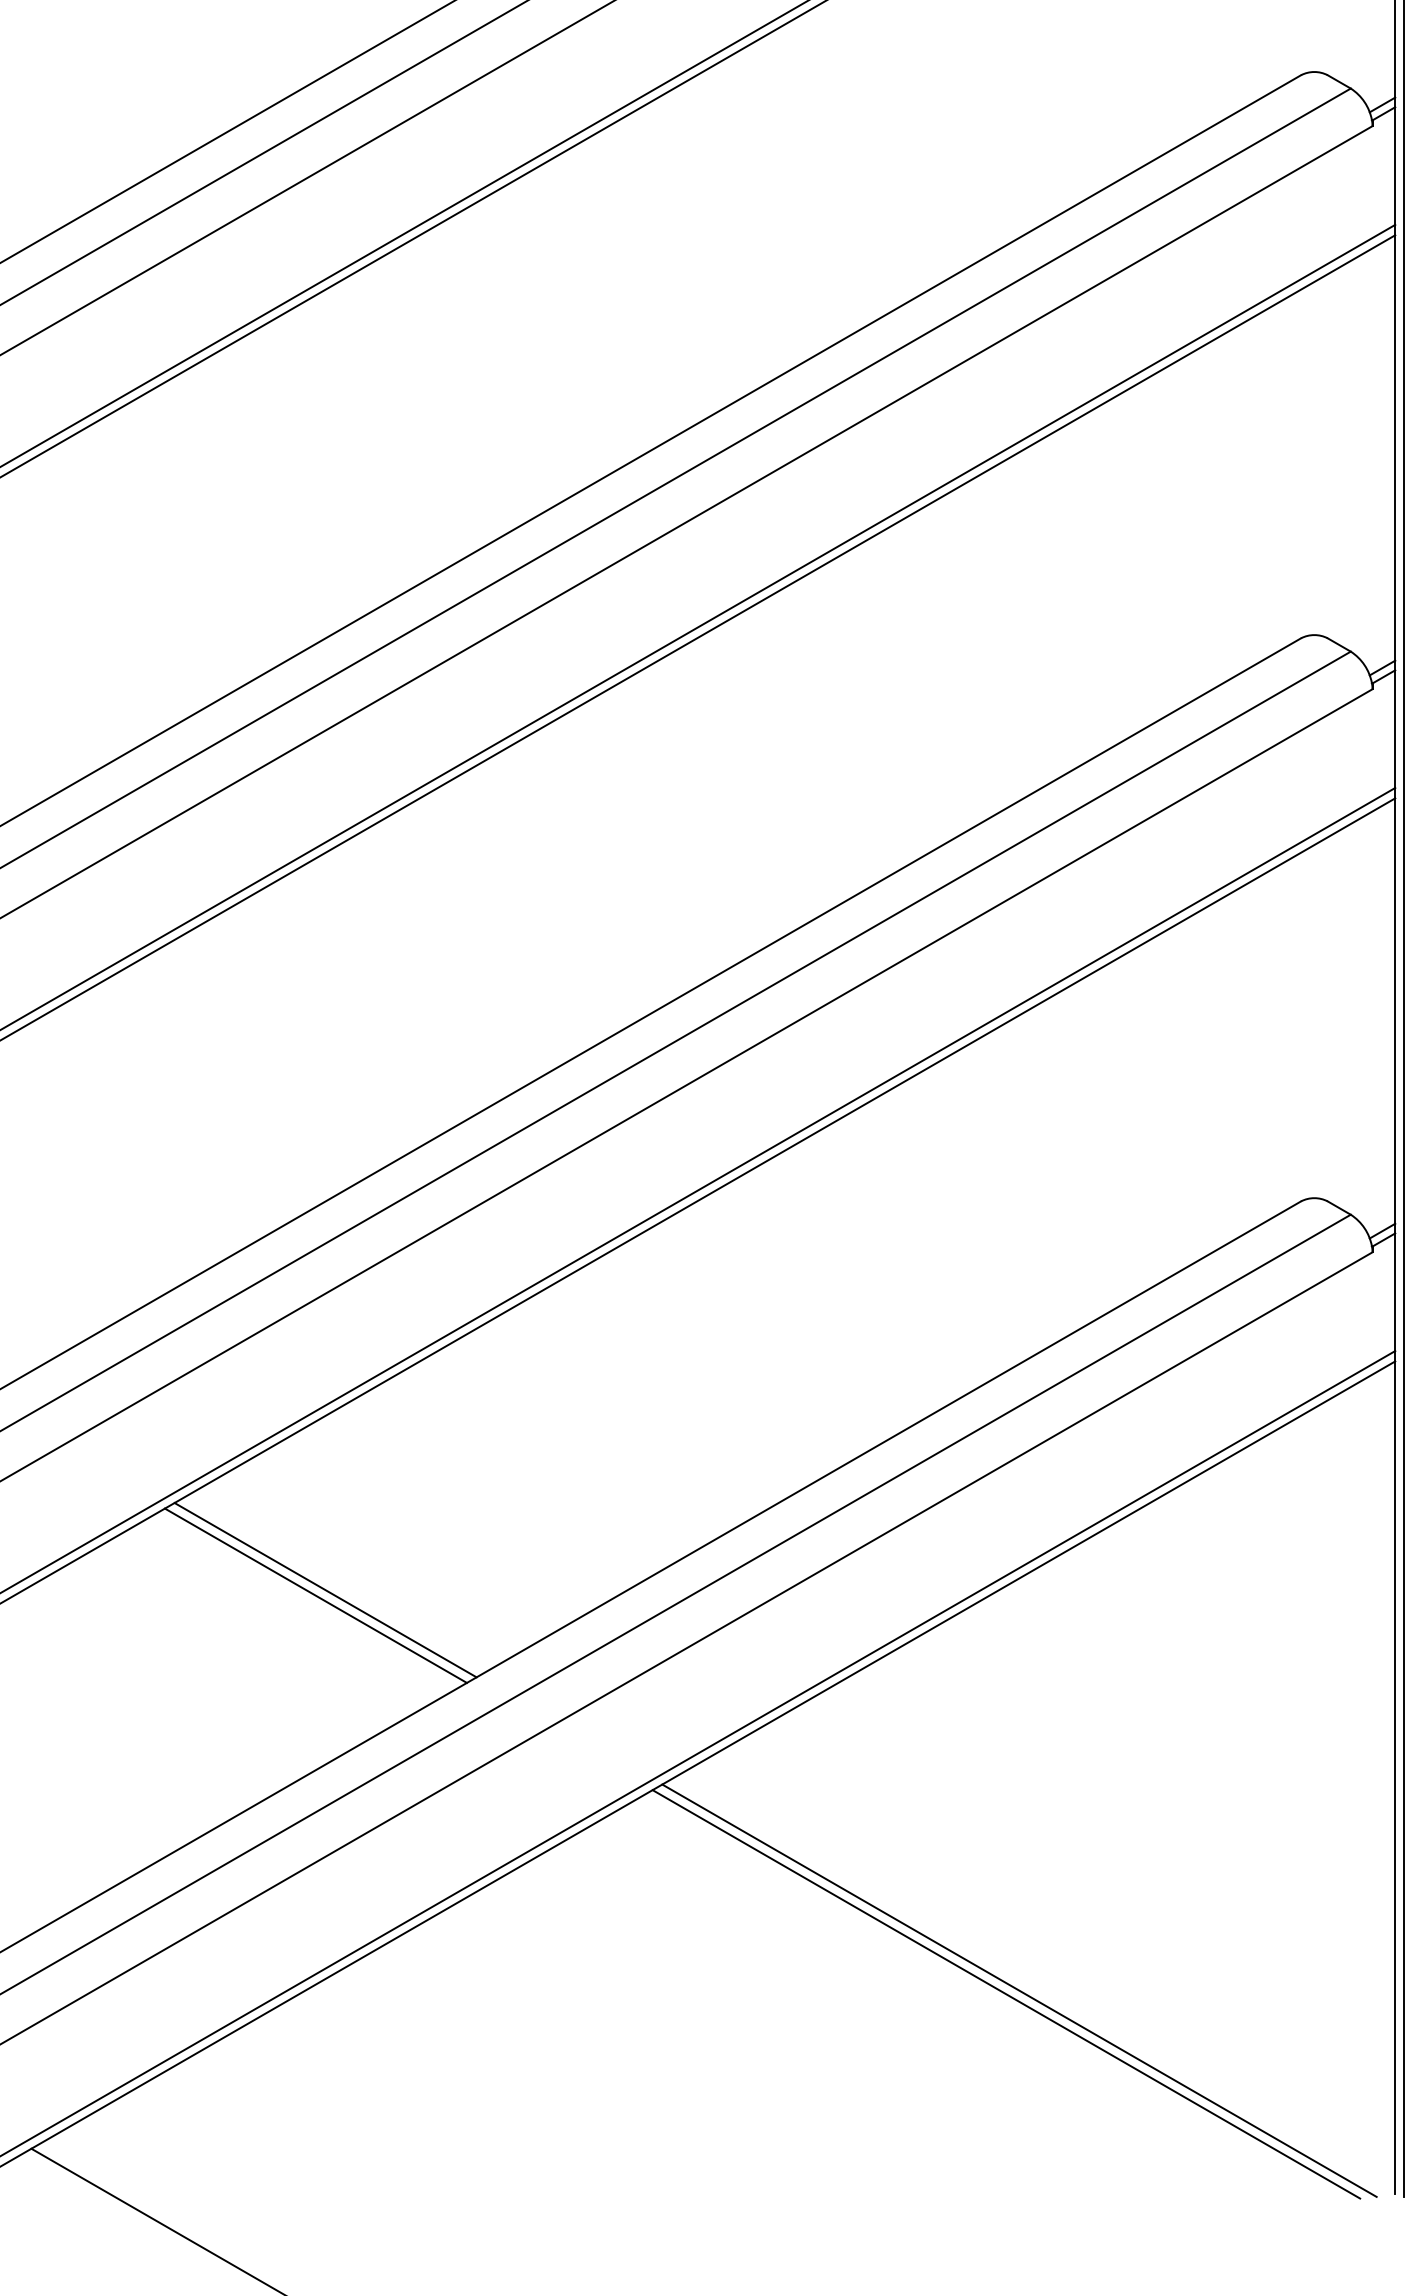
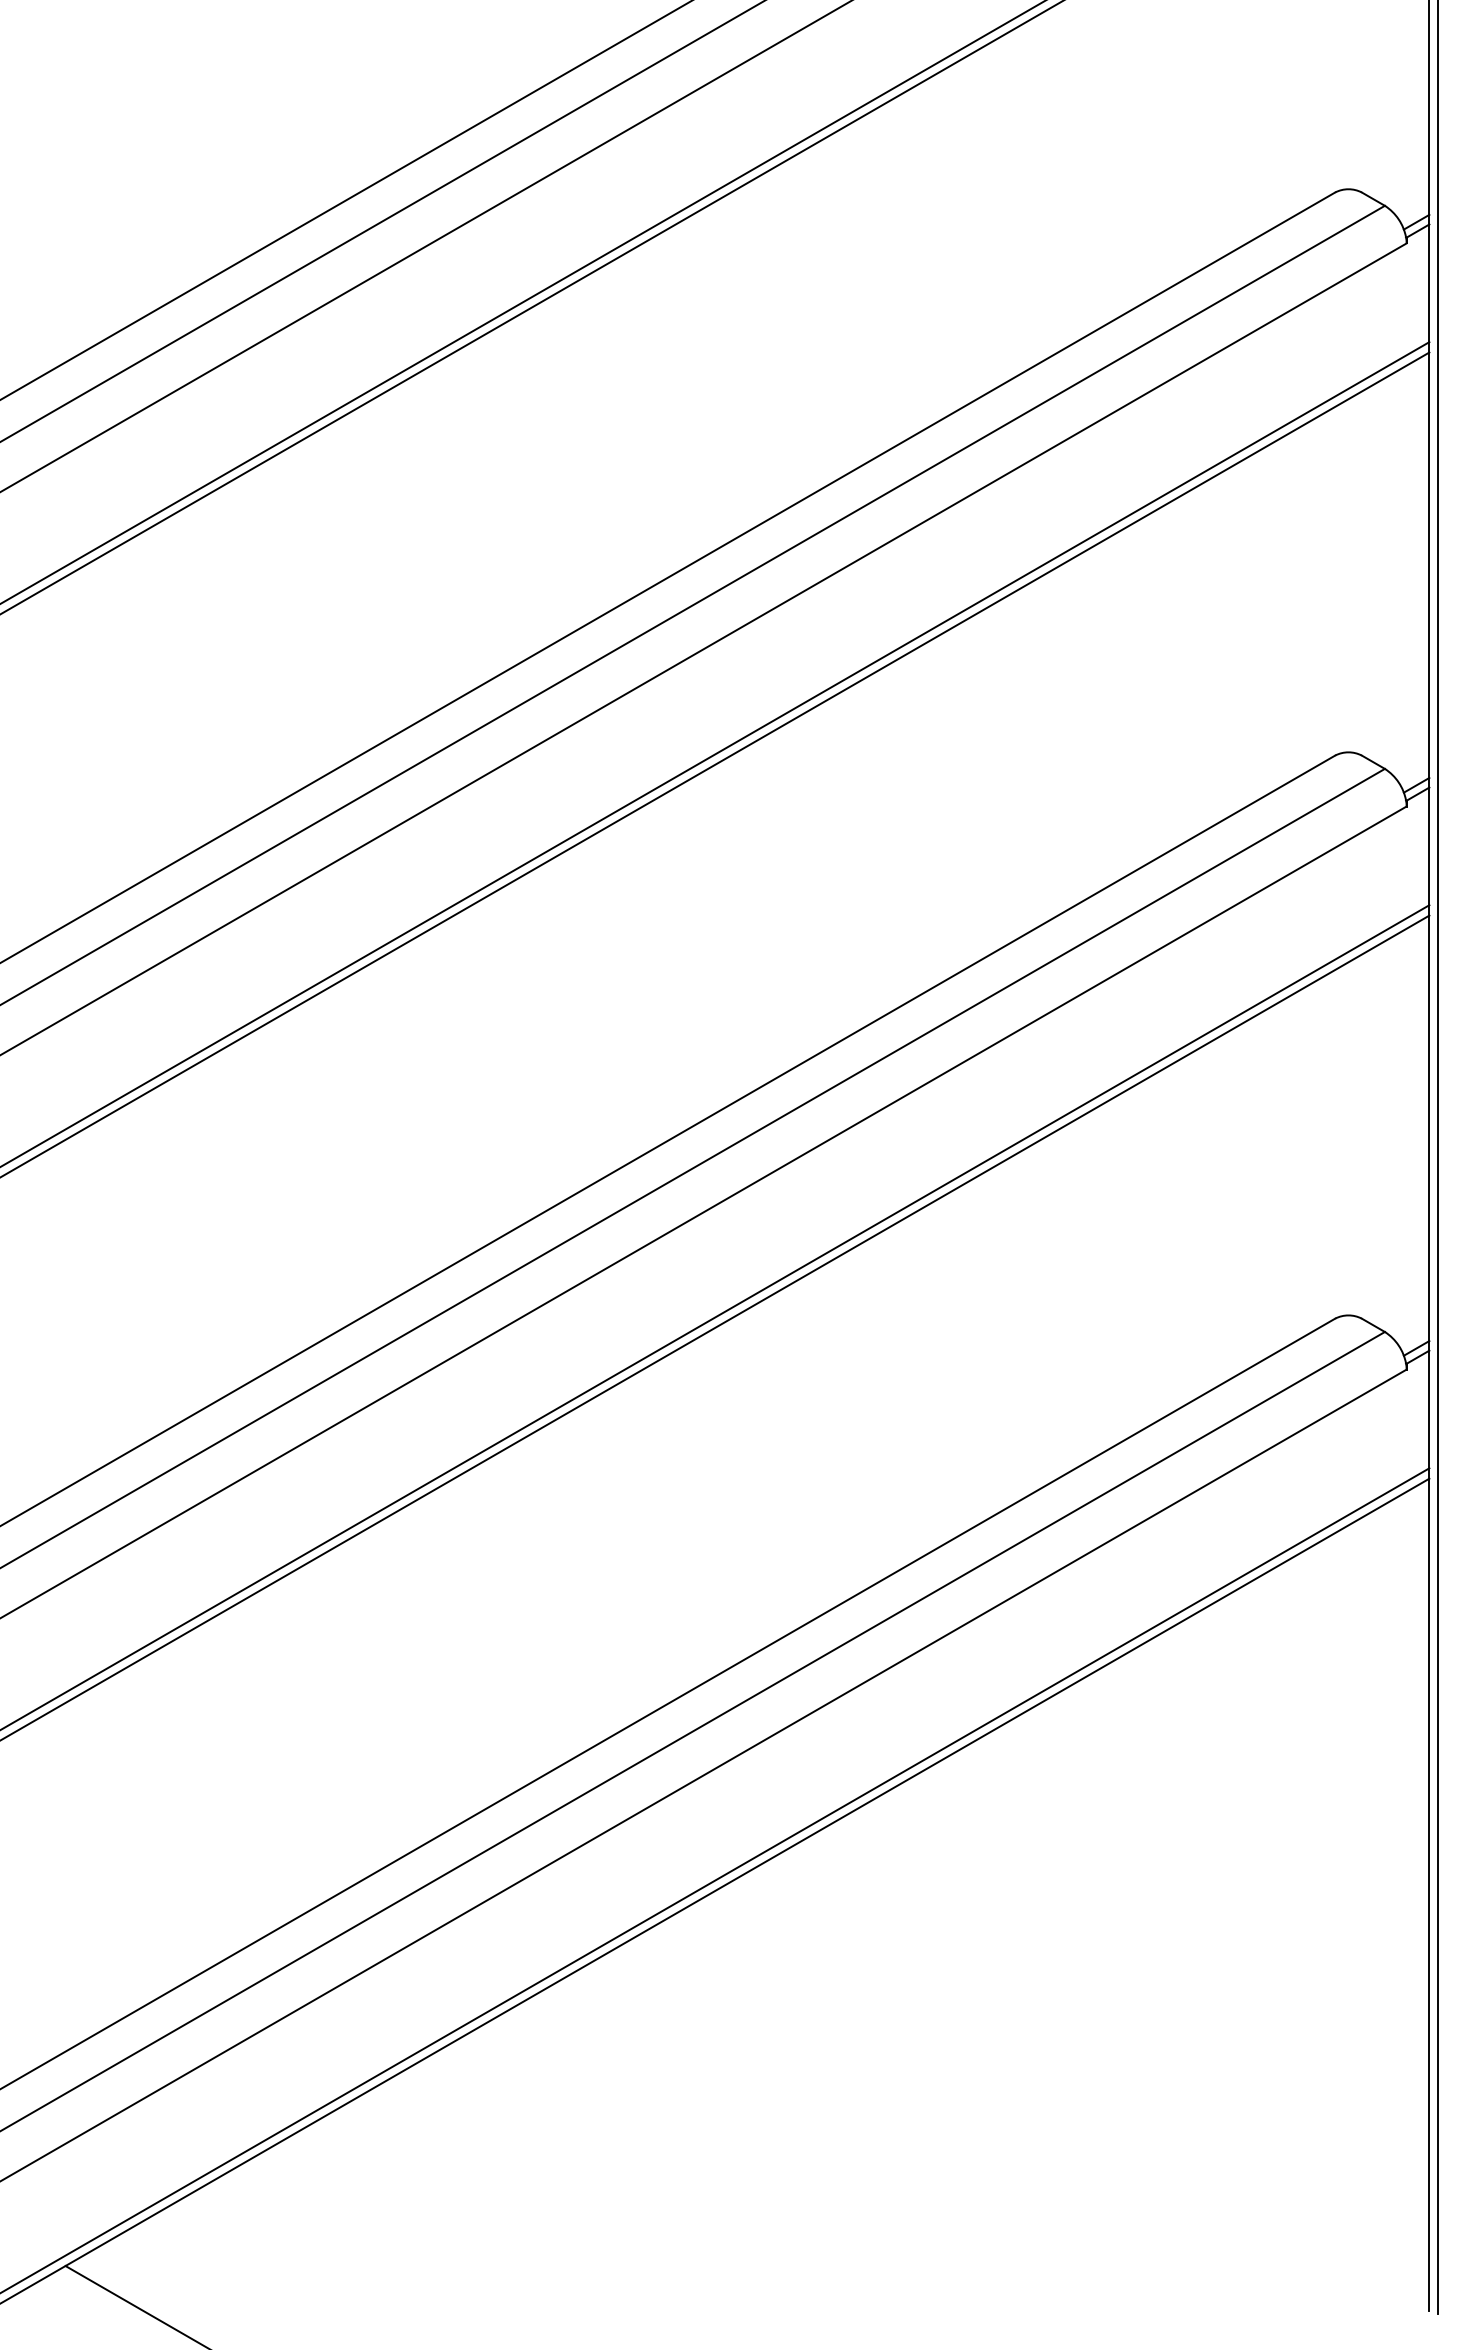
line: (325, 1590) -> (359, 1707), removed
line: (316, 1595) -> (350, 1712), removed
line: (1019, 1990) -> (1053, 2107), removed
line: (1006, 1994) -> (1040, 2111), removed

